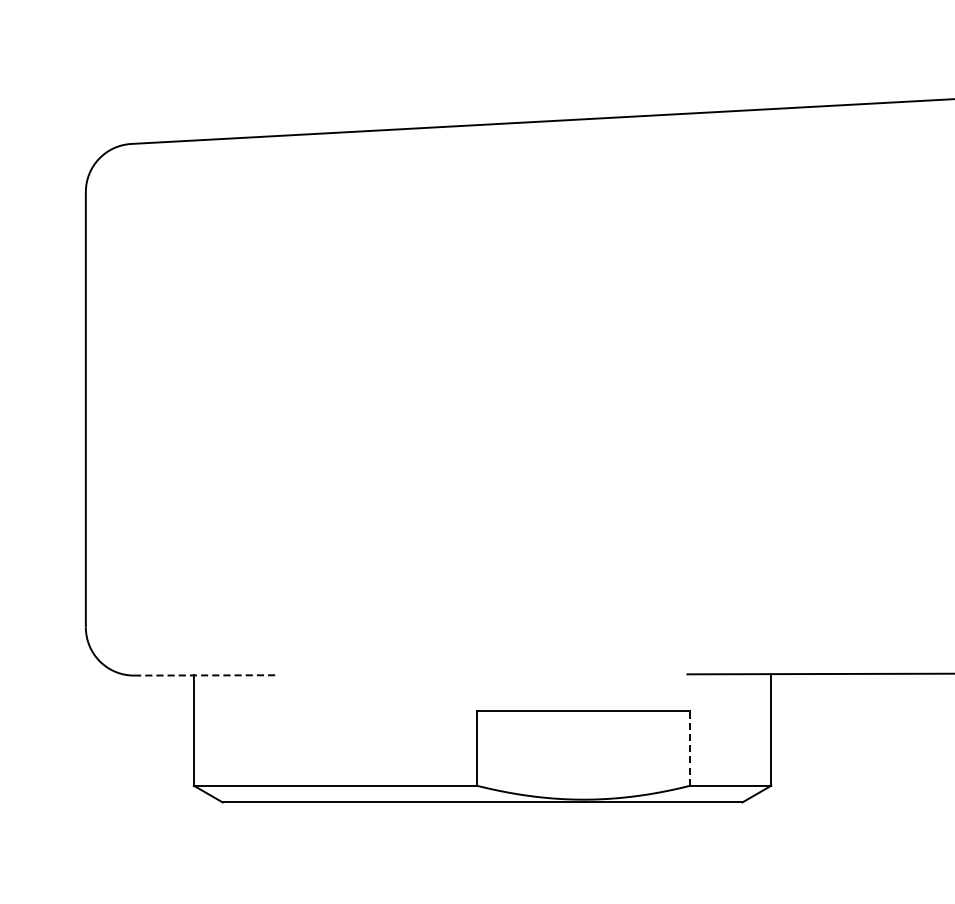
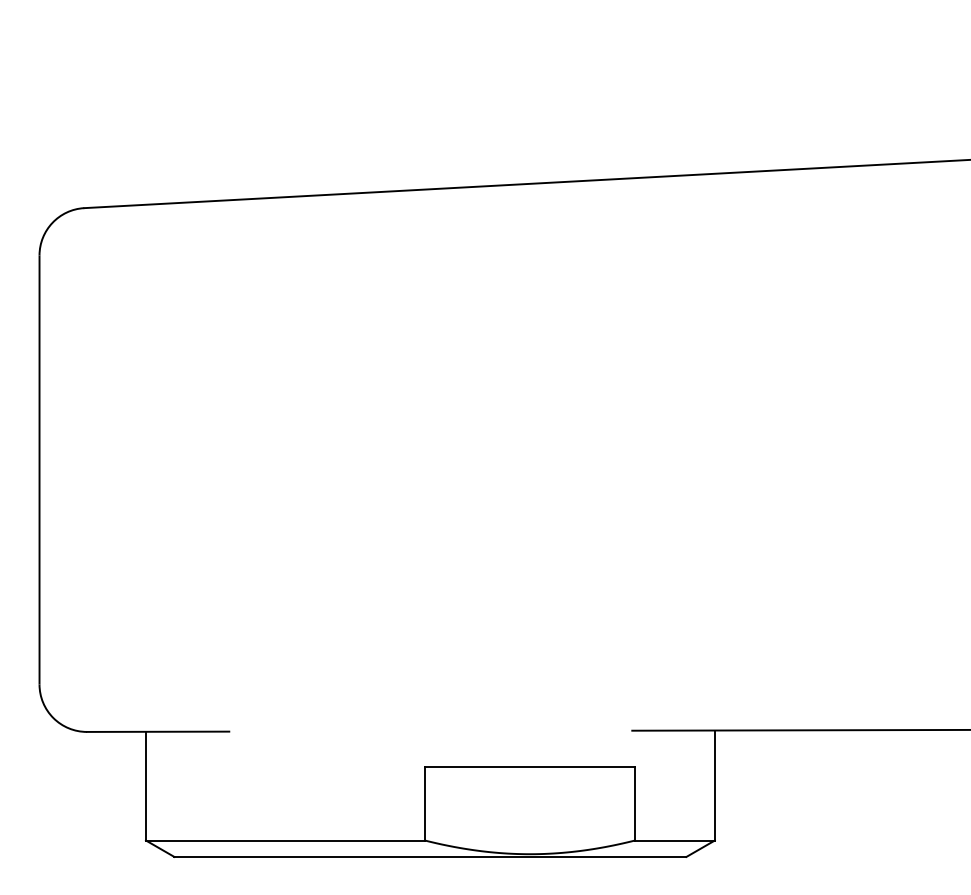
line: (206, 675) -> (158, 731), dashed -> solid
line: (690, 748) -> (635, 803), dashed -> solid

